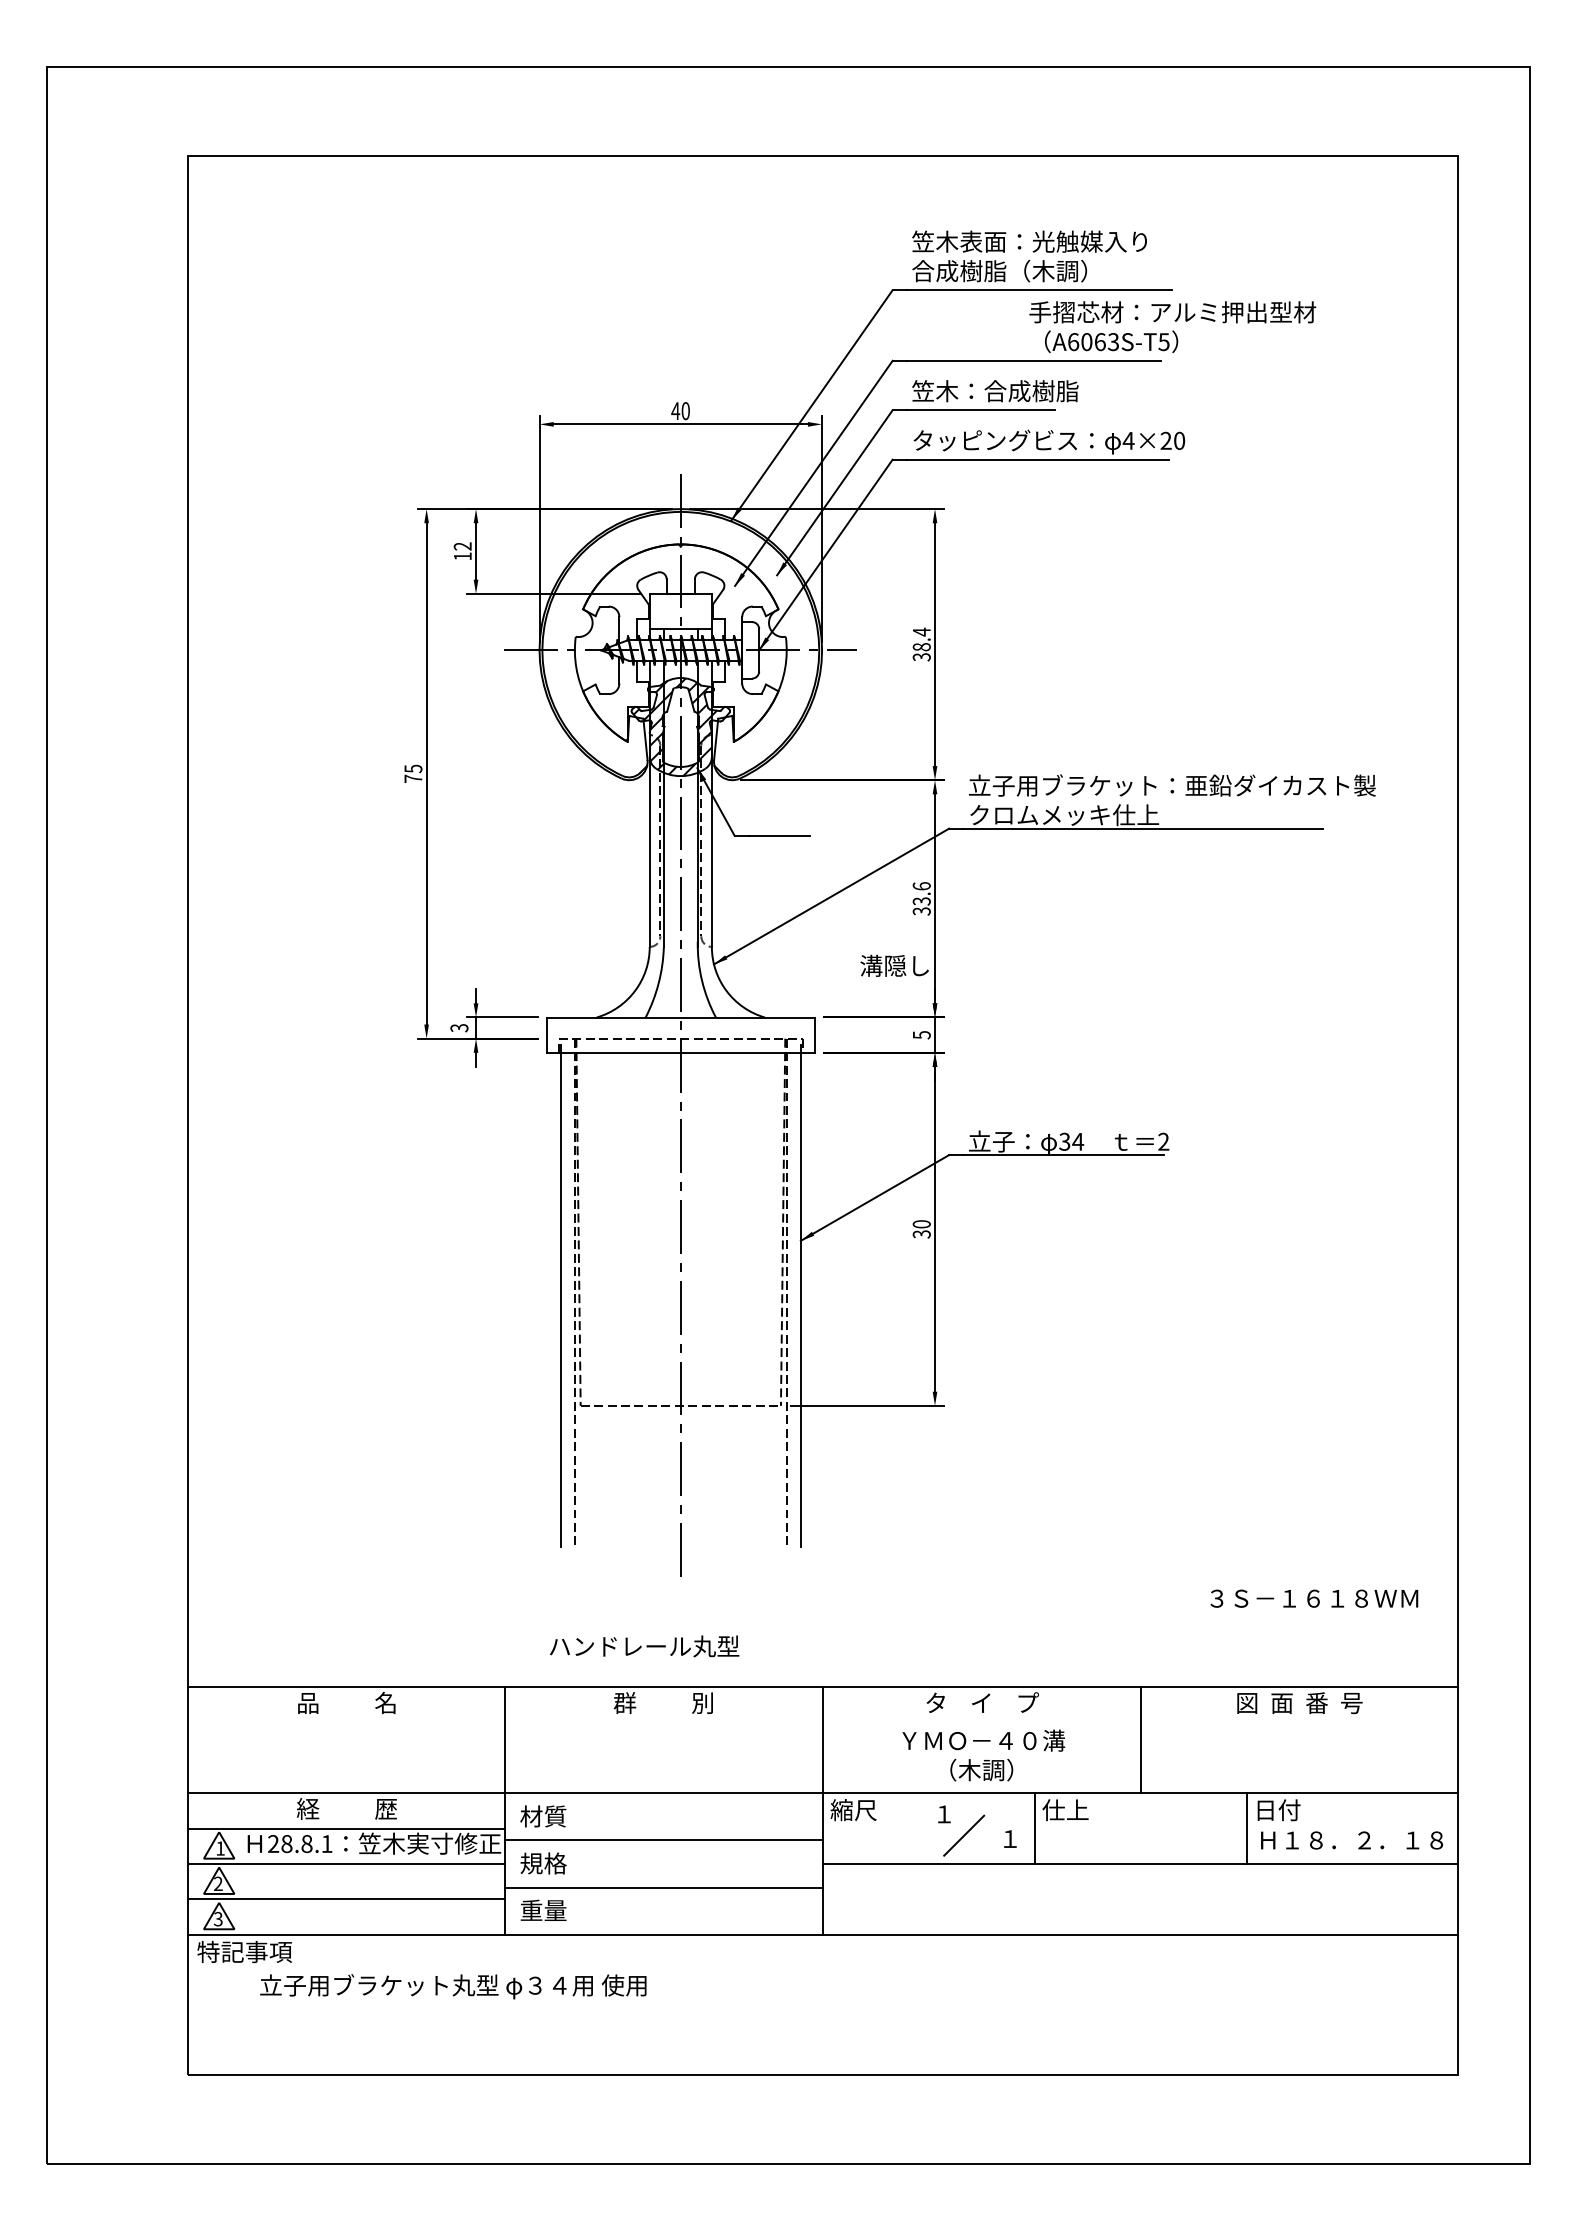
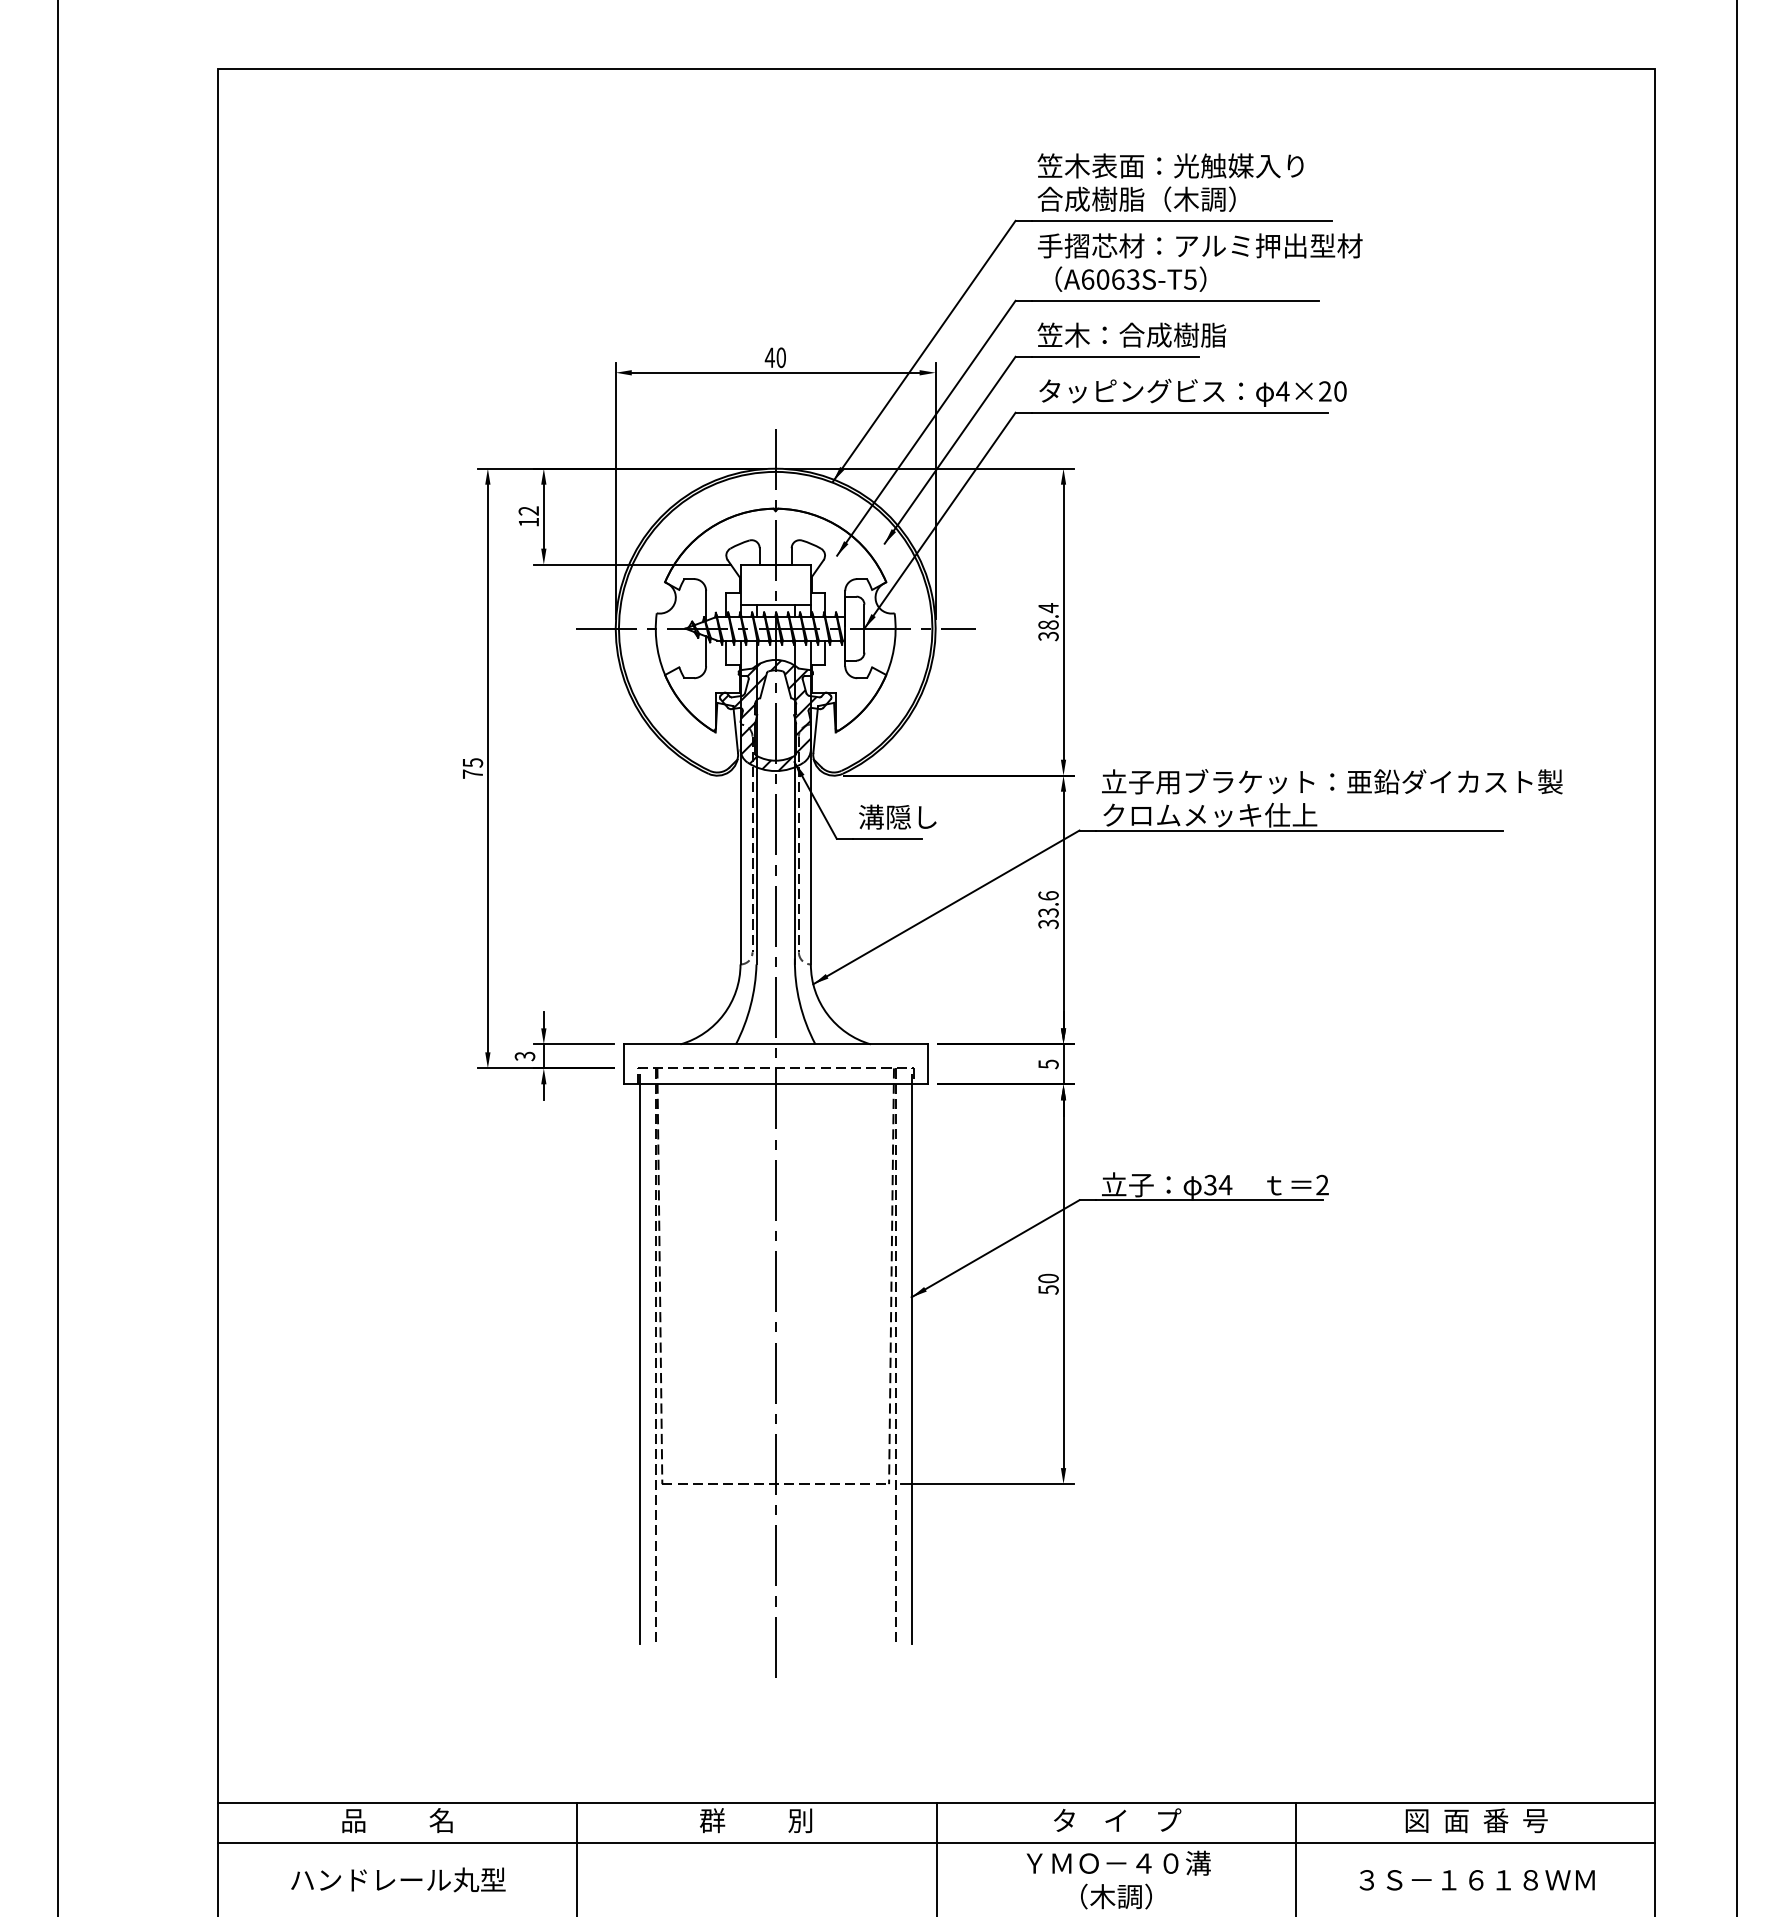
text: (1172, 326) -> (1199, 261), moved
text: (894, 965) -> (897, 816), moved
text: (921, 1234) -> (1048, 1290), 30 -> 50
text: (1314, 1598) -> (1477, 1880), moved
text: (644, 1646) -> (398, 1880), moved
line: (822, 1722) -> (936, 1842), added

